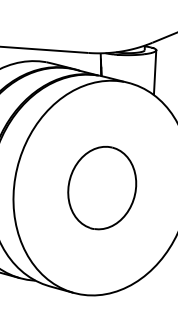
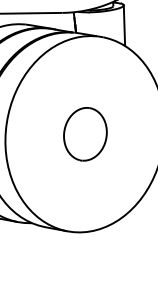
part: (102, 188) -> (85, 134), size x0.7

